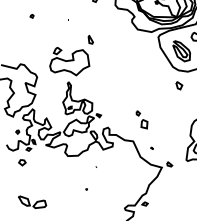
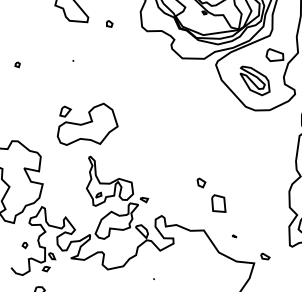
part: (90, 39) -> (112, 85), removed
part: (179, 85) -> (260, 133), removed
part: (141, 119) -> (210, 194), size x1.4

